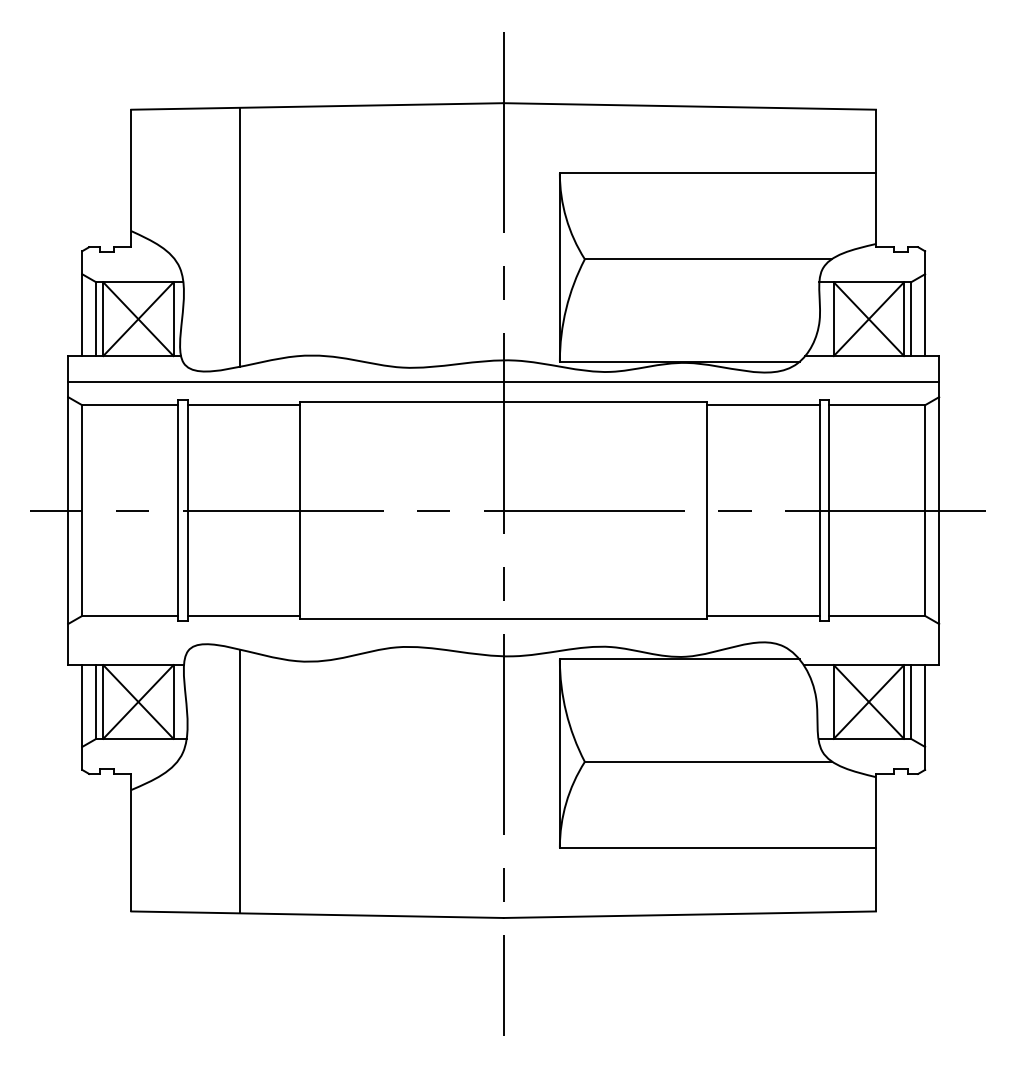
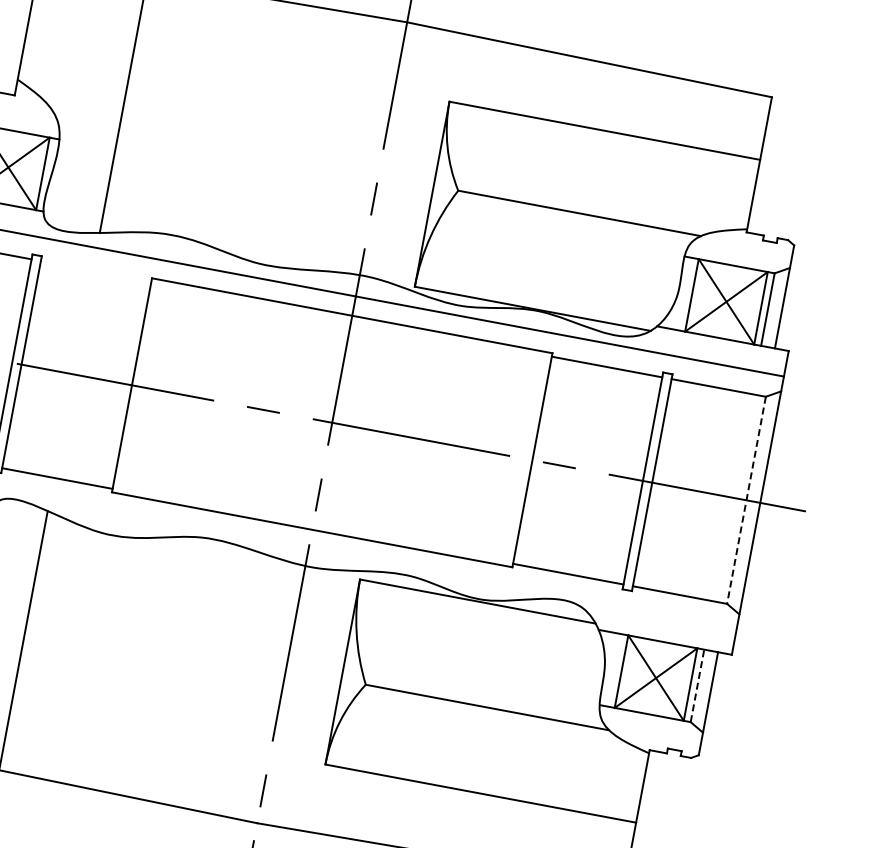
line: (243, 405) -> (95, 271), removed
line: (925, 511) -> (746, 501), solid -> dashed
line: (911, 701) -> (697, 685), solid -> dashed

